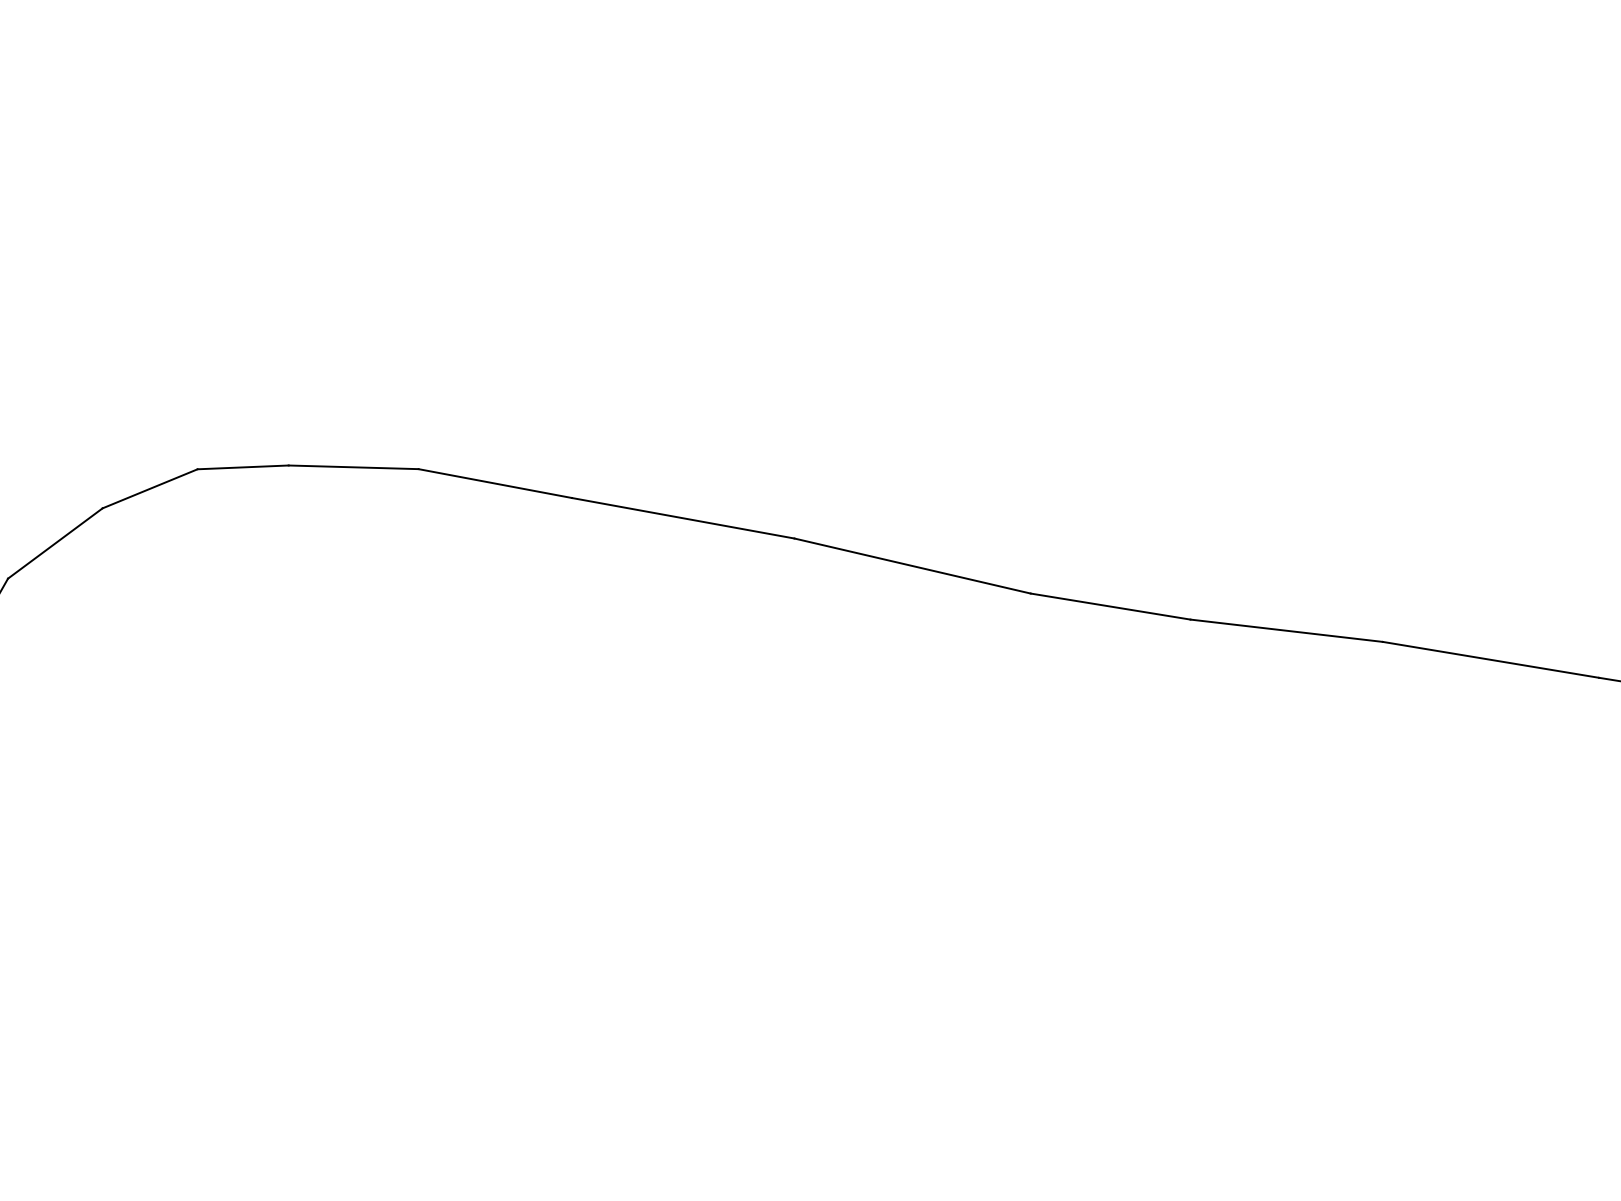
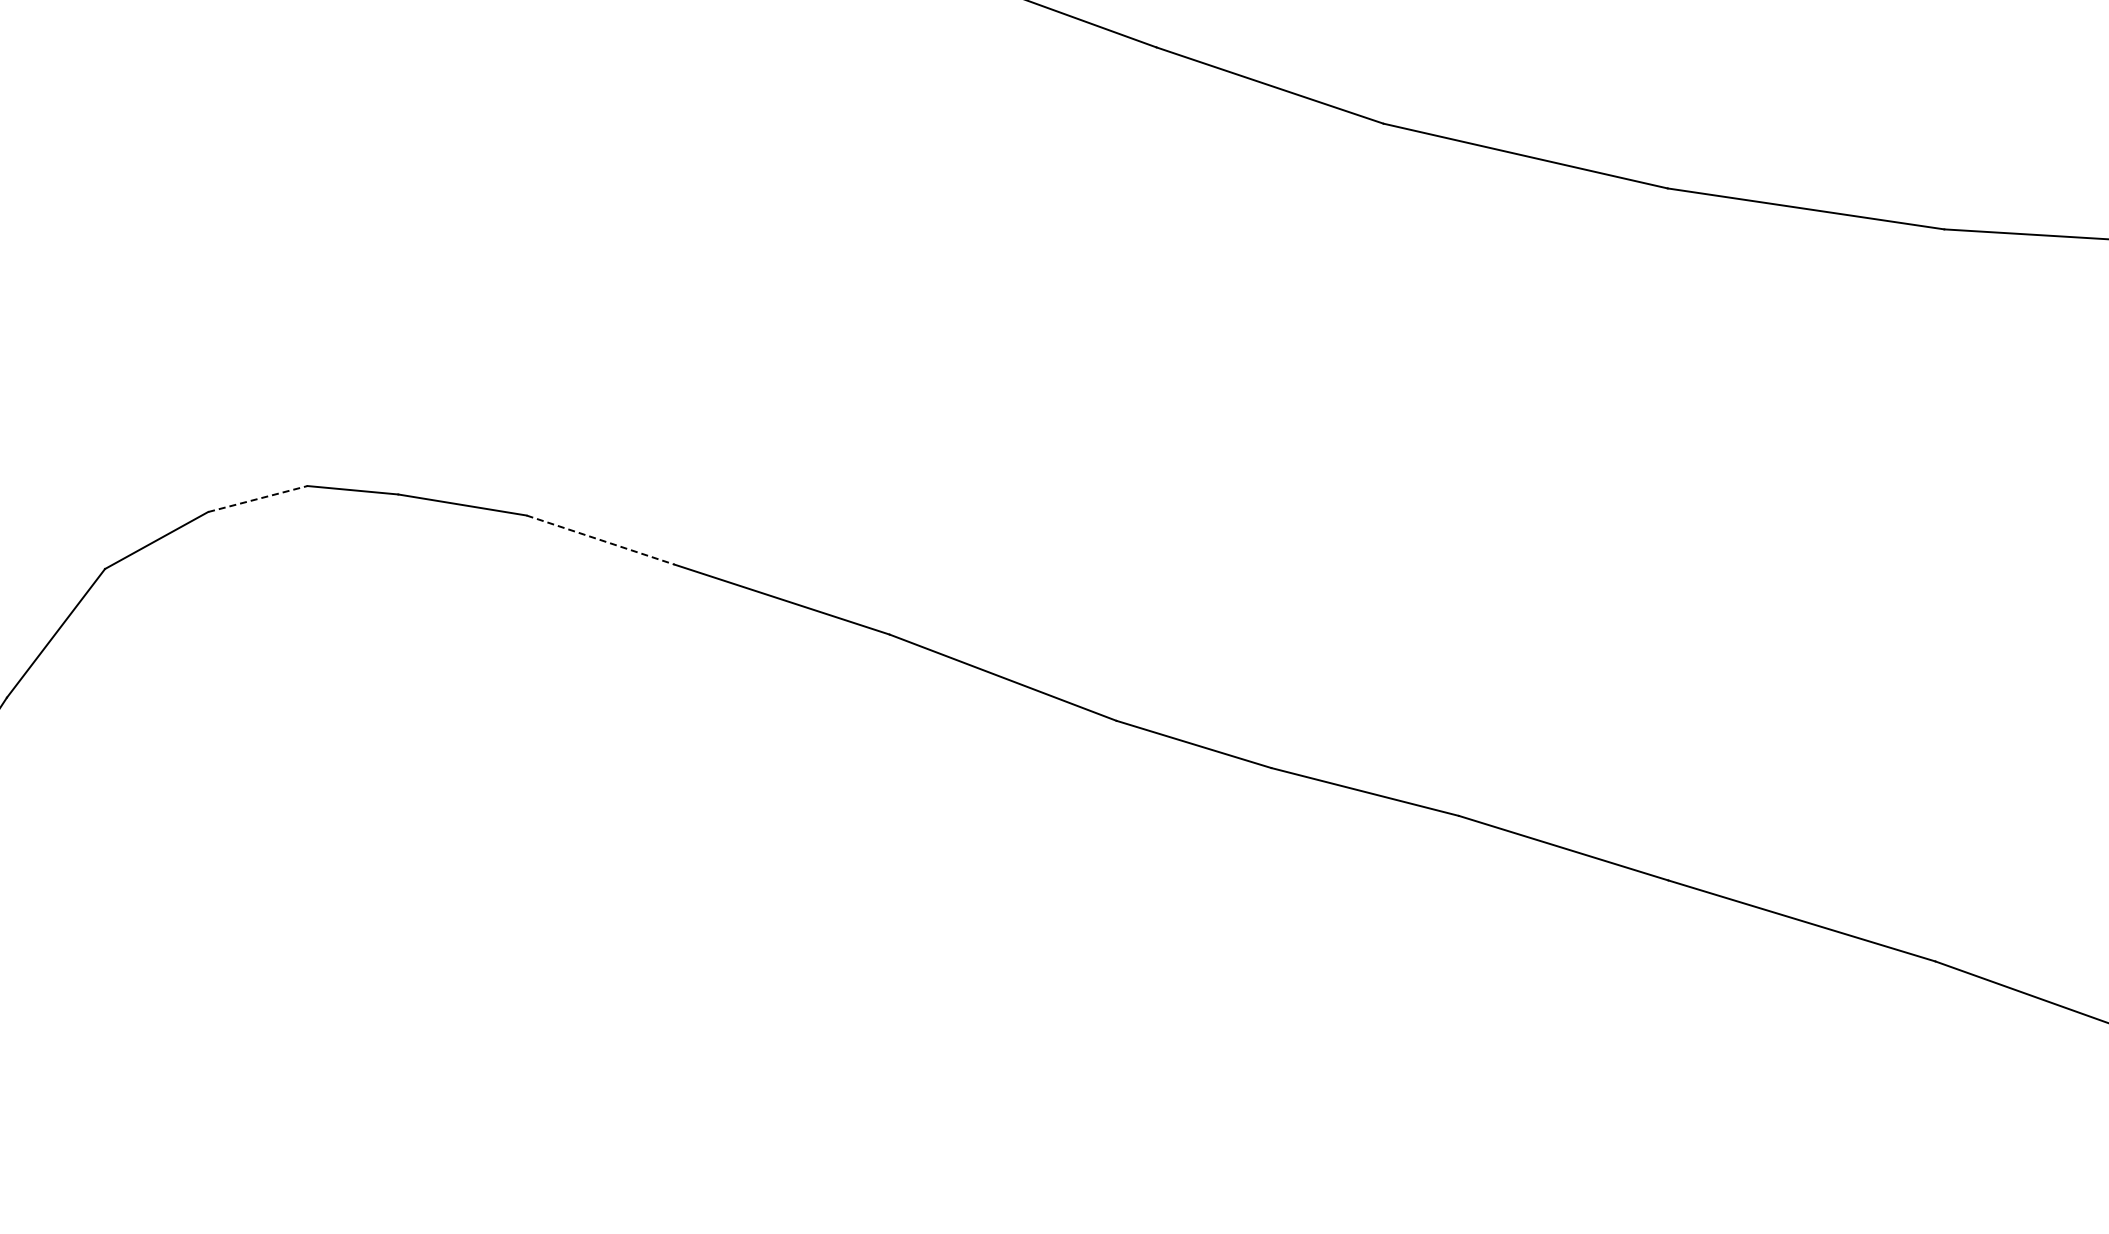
line: (496, 483) -> (601, 540), solid -> dashed
line: (150, 488) -> (258, 498), solid -> dashed

